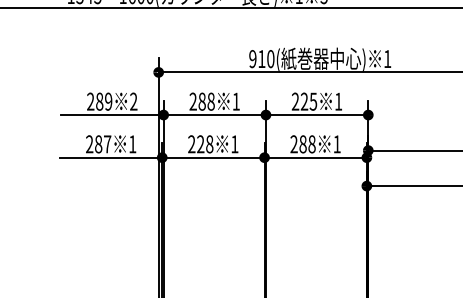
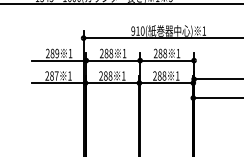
text: (133, 101) -> (70, 53), 2 -> 1
text: (308, 101) -> (162, 53), 225 -> 288
text: (200, 143) -> (105, 75), 228 -> 288

